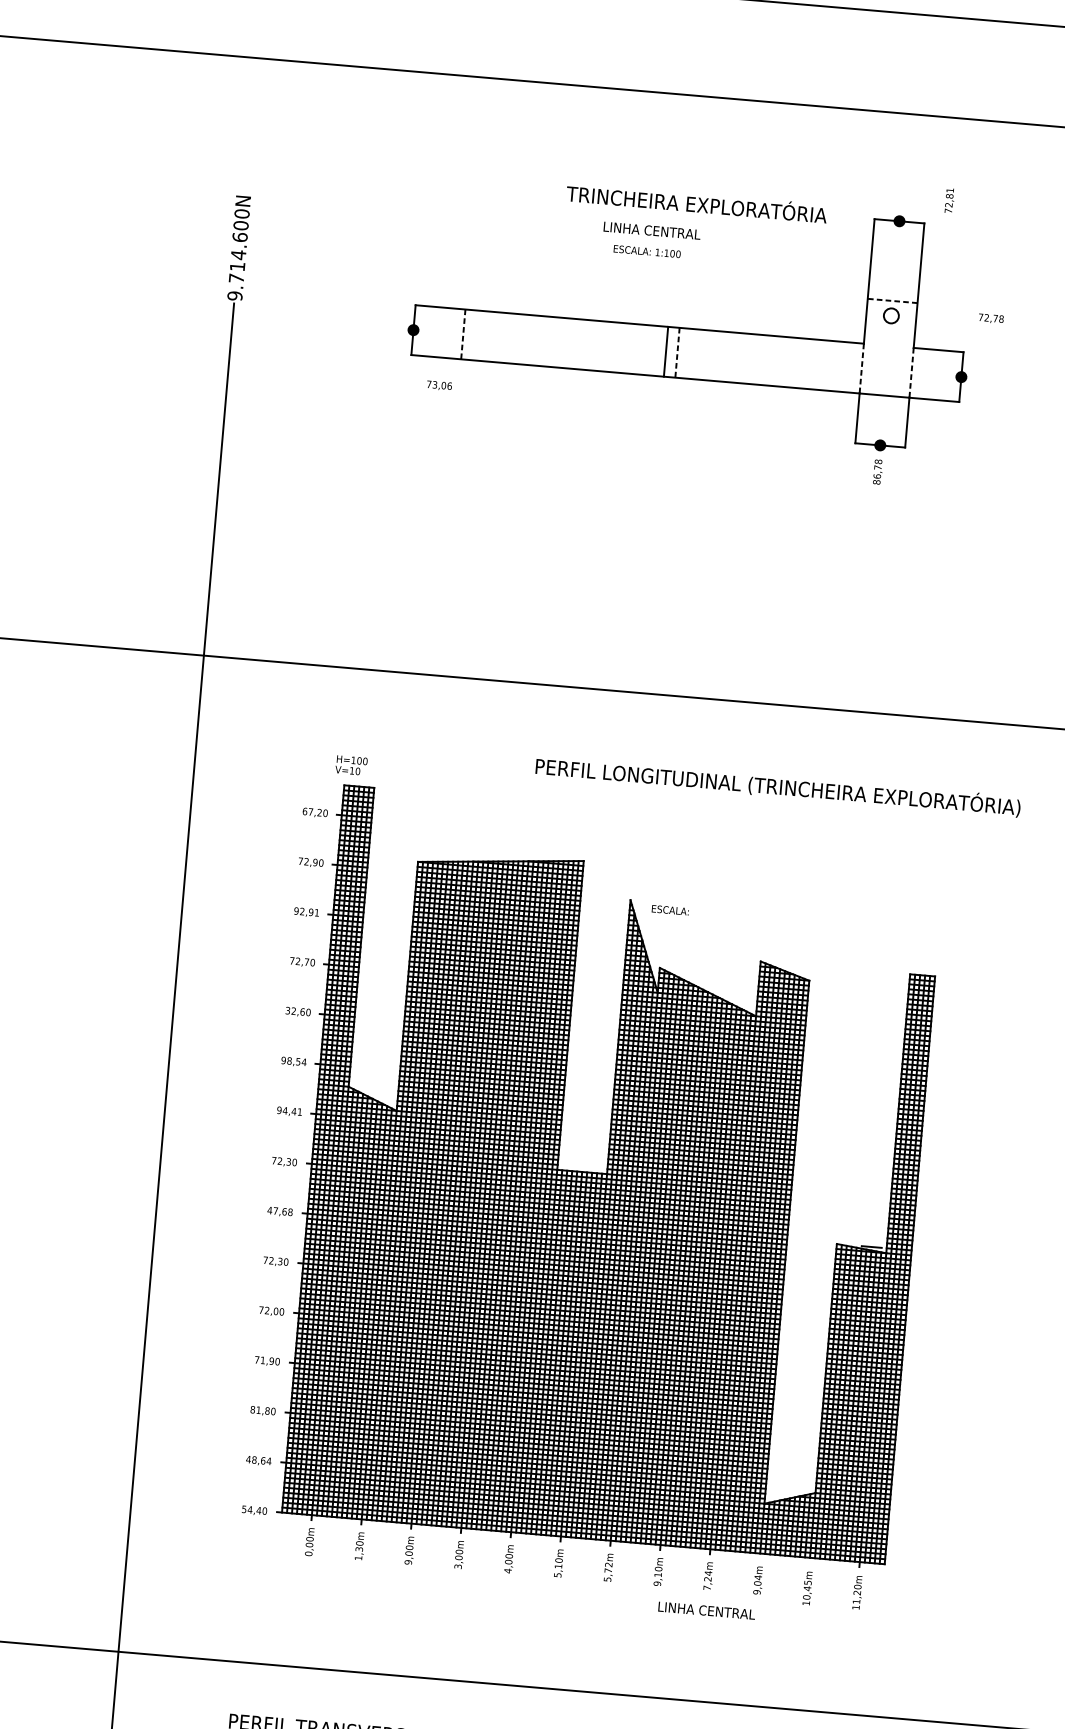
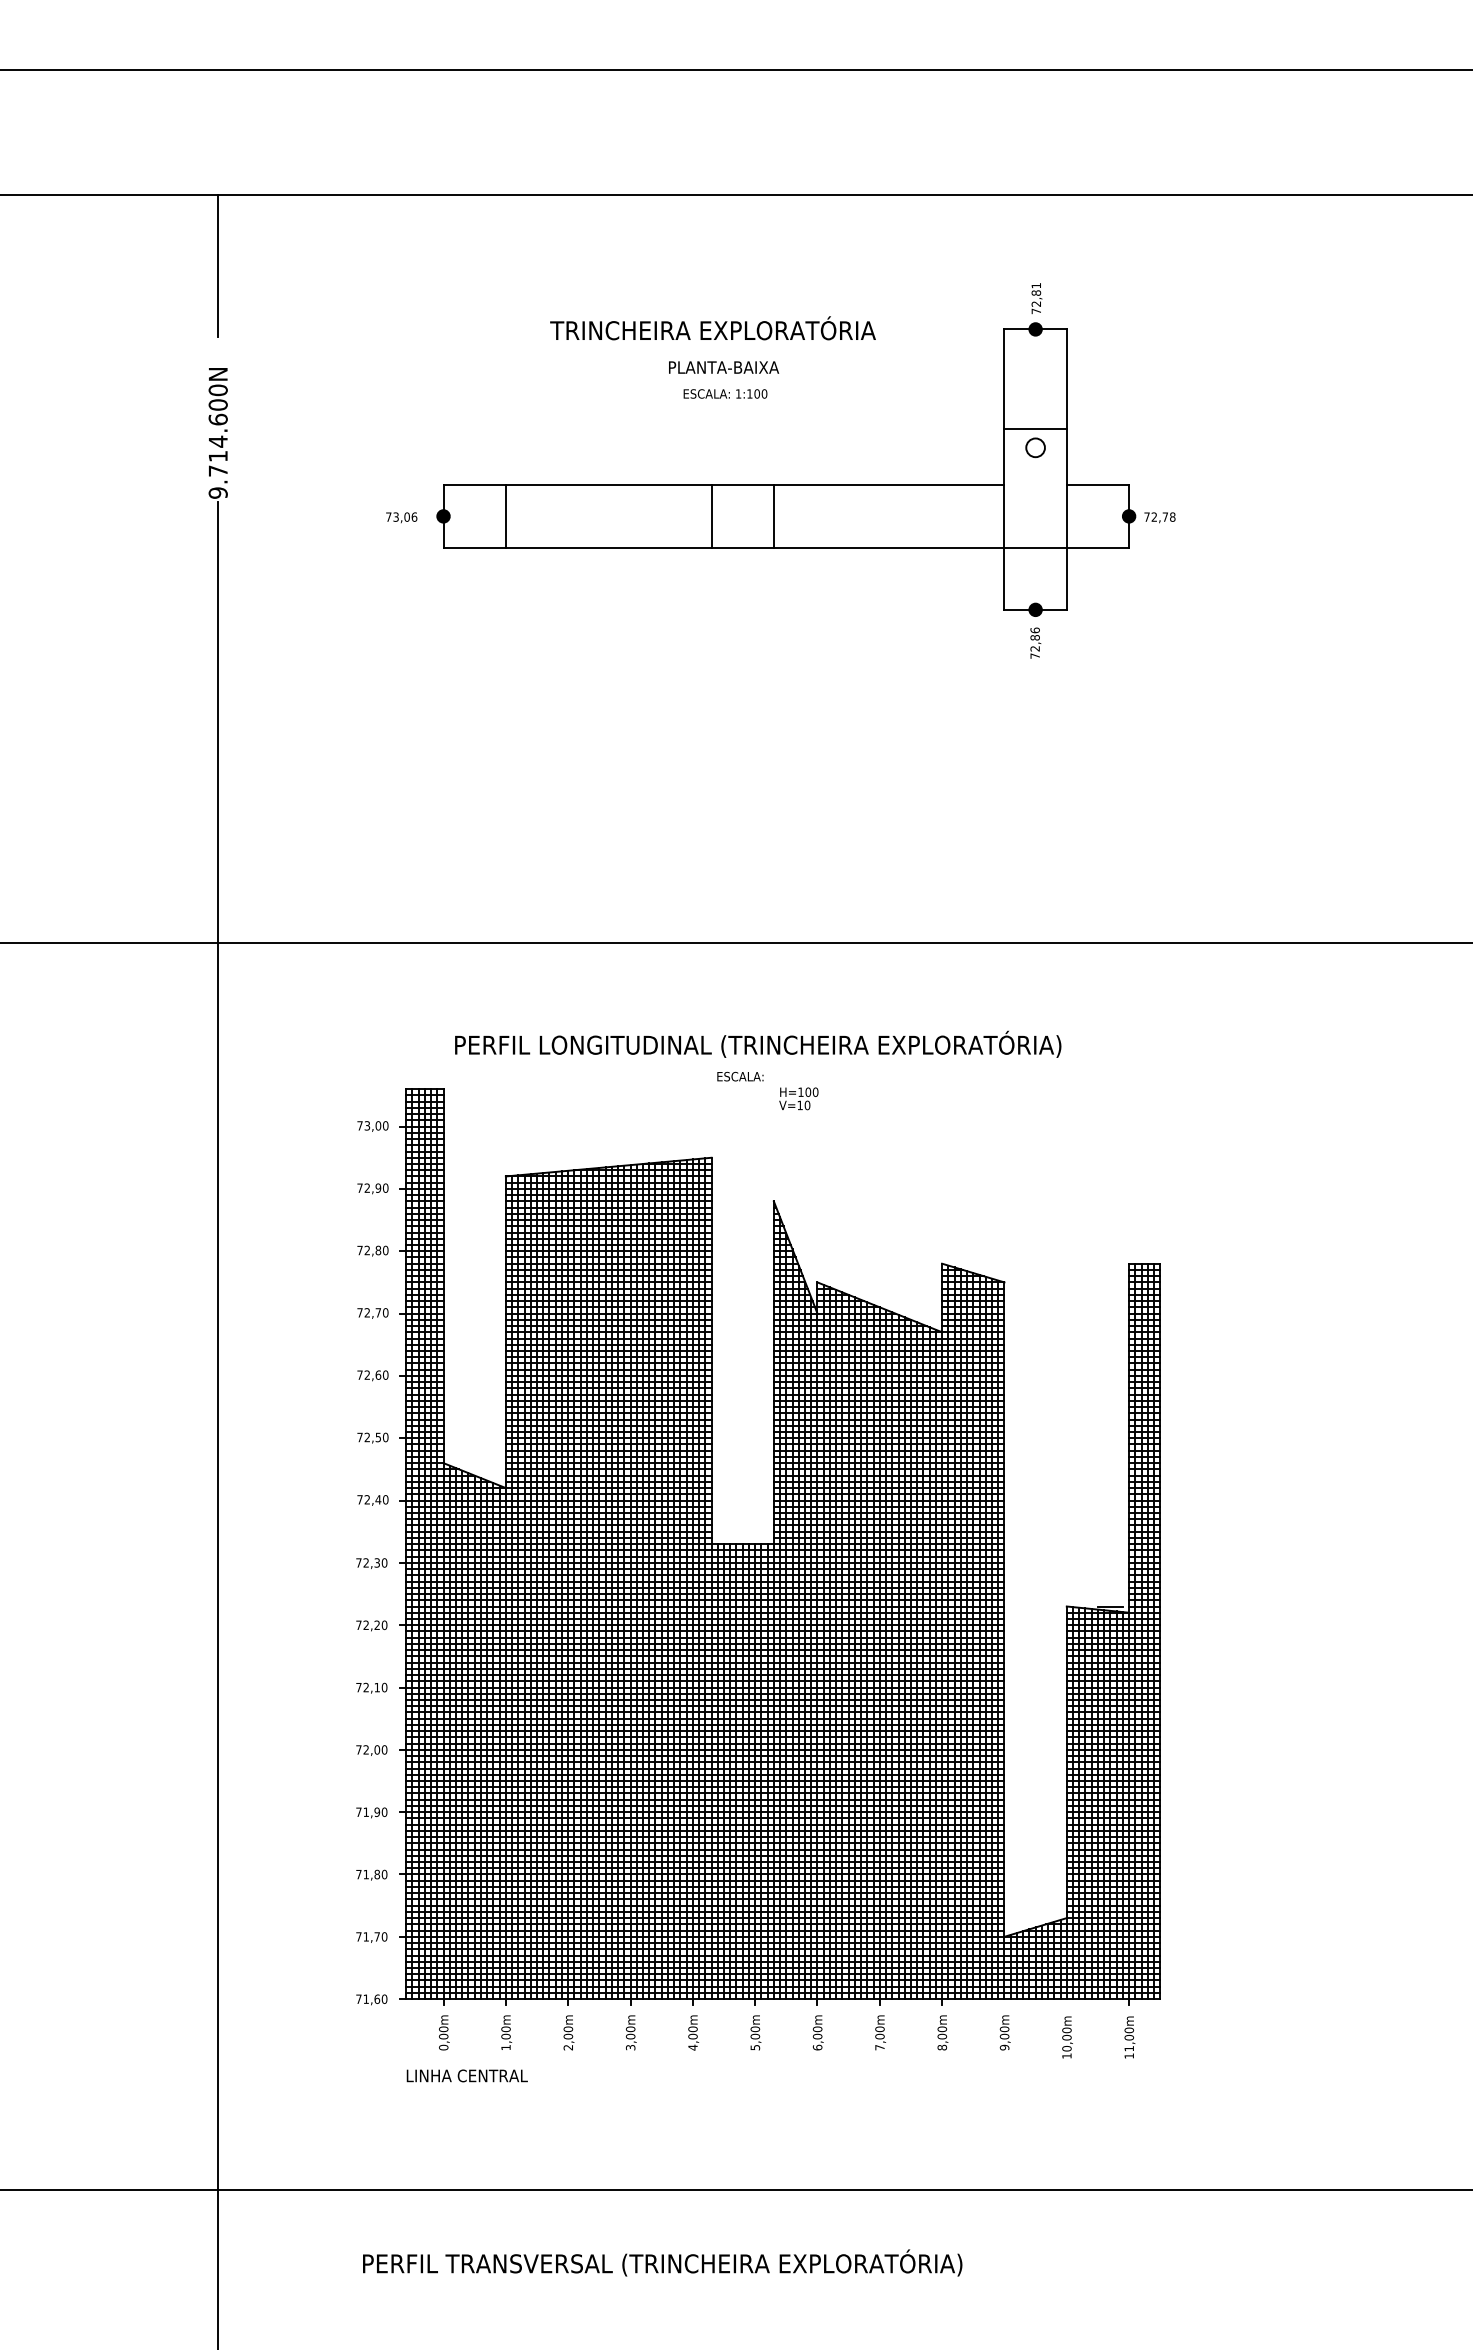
line: (249, 114) -> (217, 266), added
text: (949, 200) -> (1036, 298), moved
text: (696, 203) -> (712, 328), moved
text: (652, 230) -> (729, 367), LINHA CENTRAL -> PLANTA-BAIXA
line: (892, 301) -> (1035, 429), dashed -> solid
text: (990, 318) -> (1159, 517), moved
line: (463, 334) -> (505, 516), dashed -> solid
line: (666, 351) -> (711, 516), moved
line: (677, 352) -> (773, 516), dashed -> solid
line: (861, 368) -> (1004, 516), dashed -> solid
line: (911, 372) -> (1066, 516), dashed -> solid
text: (439, 385) -> (401, 517), moved
text: (877, 471) -> (1034, 642), 86,78 -> 72,86
text: (351, 765) -> (798, 1098), moved
text: (778, 785) -> (758, 1043), moved
text: (312, 811) -> (369, 1125), 67,20 -> 73,00
text: (670, 910) -> (740, 1076), moved
text: (306, 911) -> (372, 1250), 92,91 -> 72,80
text: (287, 1010) -> (359, 1374), 32,60 -> 72,60
text: (293, 1061) -> (372, 1437), 98,54 -> 72,50
text: (289, 1110) -> (372, 1499), 94,41 -> 72,40
text: (279, 1211) -> (371, 1625), 47,68 -> 72,20
text: (279, 1261) -> (376, 1687), 72,30 -> 72,10
text: (252, 1409) -> (358, 1874), 81,80 -> 71,80
text: (258, 1460) -> (371, 1936), 48,64 -> 71,70
text: (251, 1509) -> (367, 1998), 54,40 -> 71,60
text: (358, 1549) -> (505, 2036), 1,30m -> 1,00m
text: (408, 1562) -> (568, 2047), 9,00m -> 2,00m
text: (558, 1566) -> (755, 2036), 5,10m -> 5,00m
text: (608, 1572) -> (817, 2038), 5,72m -> 6,00m
text: (758, 1577) -> (1004, 2029), 9,04m -> 9,00m
text: (657, 1578) -> (879, 2041), 9,10m -> 7,00m
text: (707, 1580) -> (942, 2038), 7,24m -> 8,00m
text: (807, 1585) -> (1066, 2033), 10,45m -> 10,00m
text: (857, 1592) -> (1129, 2037), 11,20m -> 11,00m
text: (706, 1610) -> (466, 2075), moved

